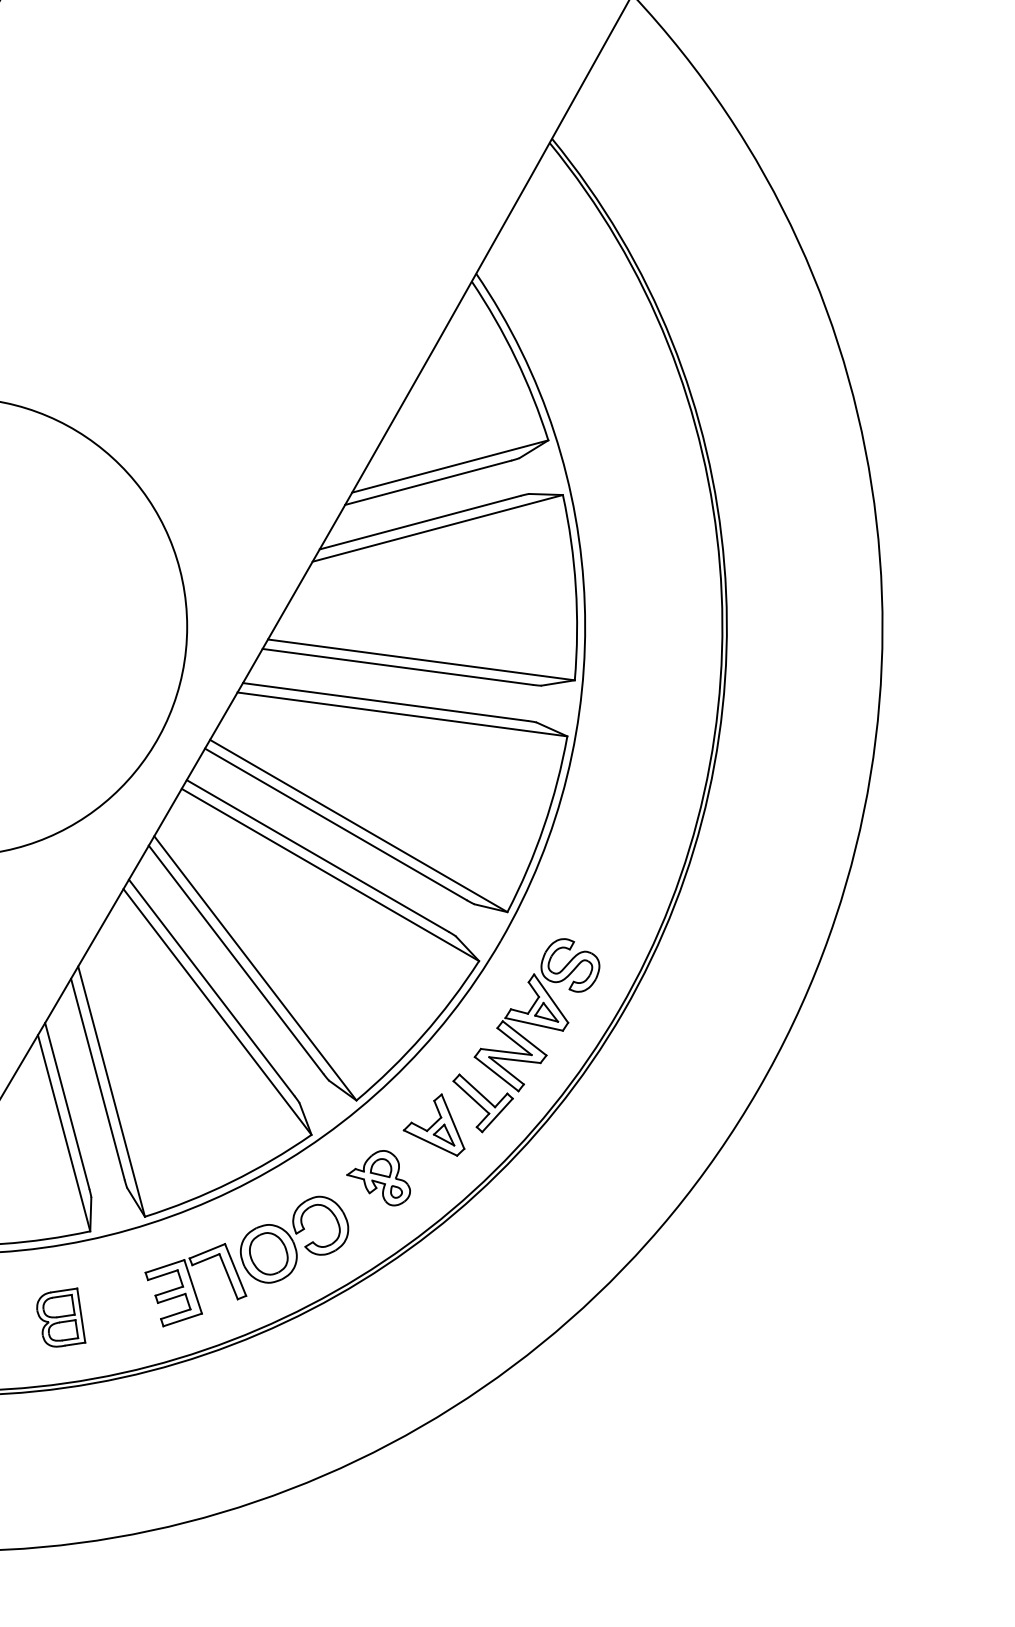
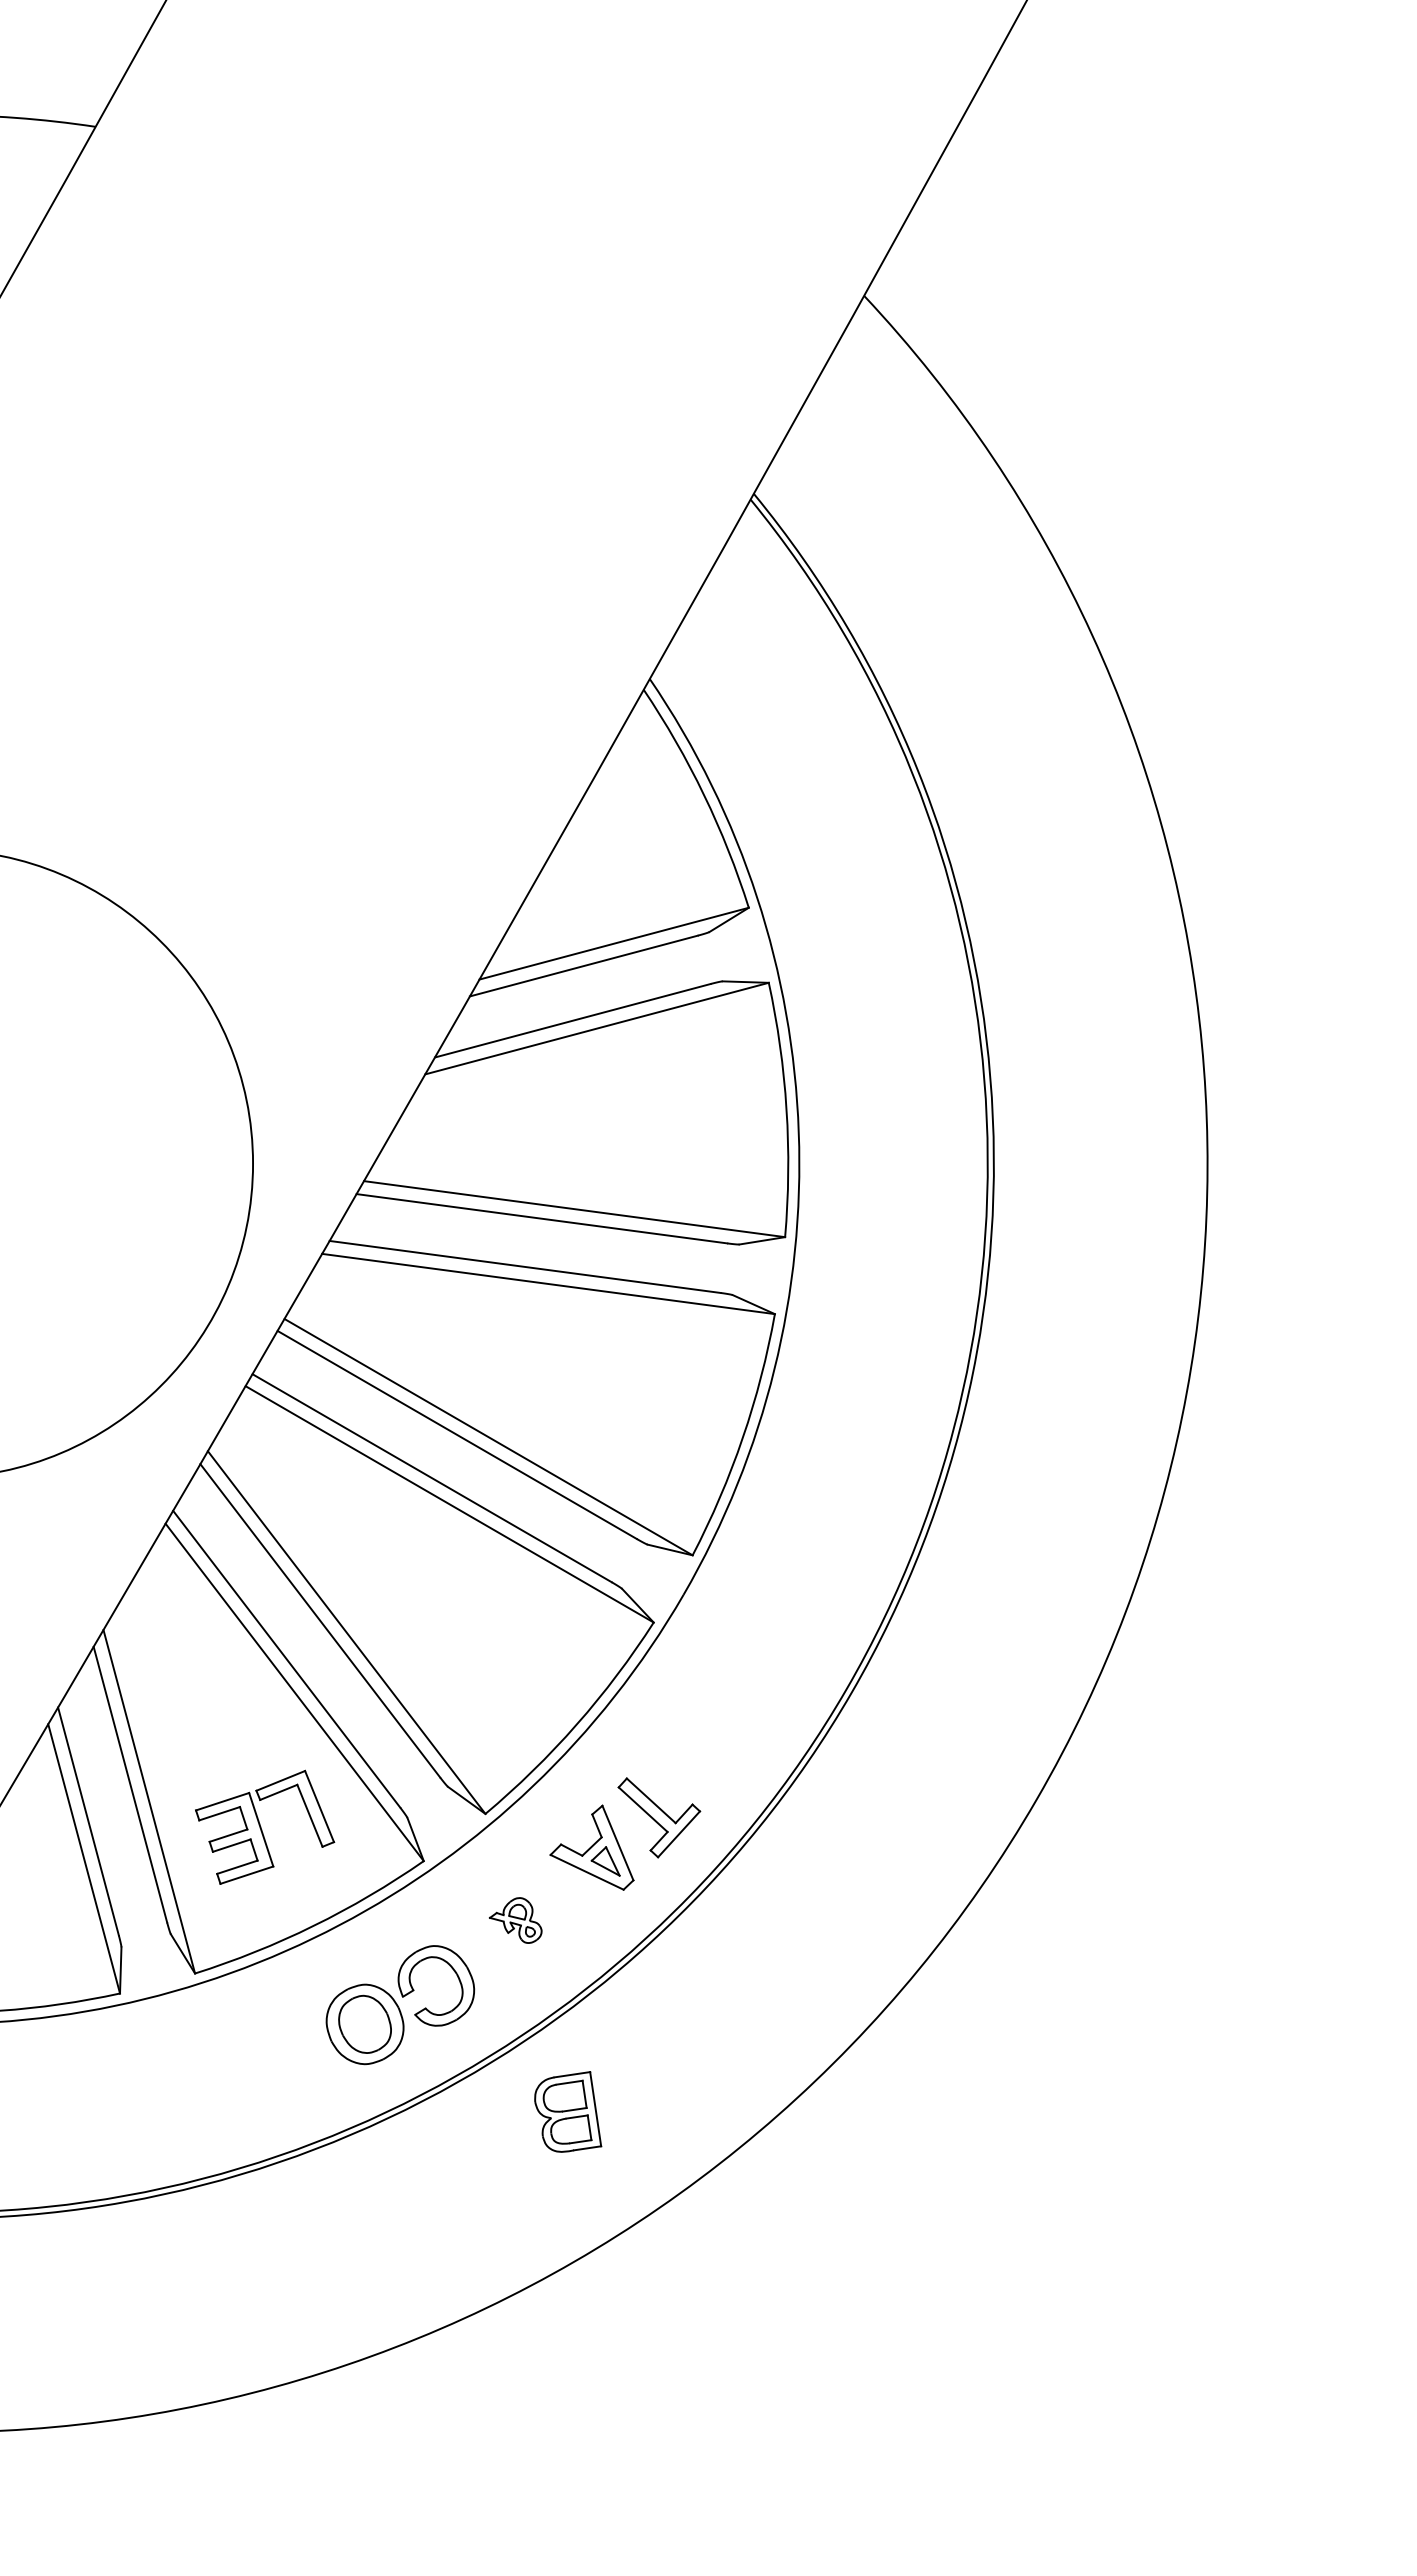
part: (536, 1014) -> (732, 1696), removed
part: (378, 1178) -> (515, 1920), size x0.6
part: (196, 1284) -> (265, 1826), moved
part: (61, 1317) -> (568, 2111), moved

